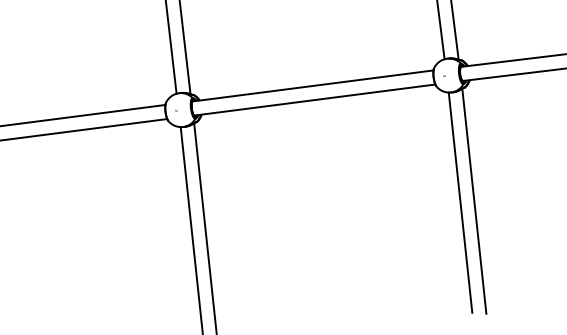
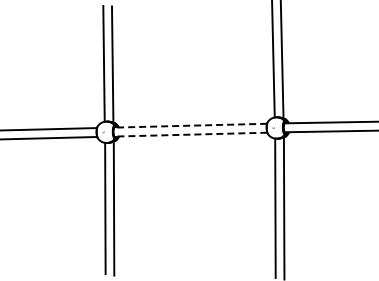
line: (312, 85) -> (190, 125), solid -> dashed
line: (314, 99) -> (190, 134), solid -> dashed

